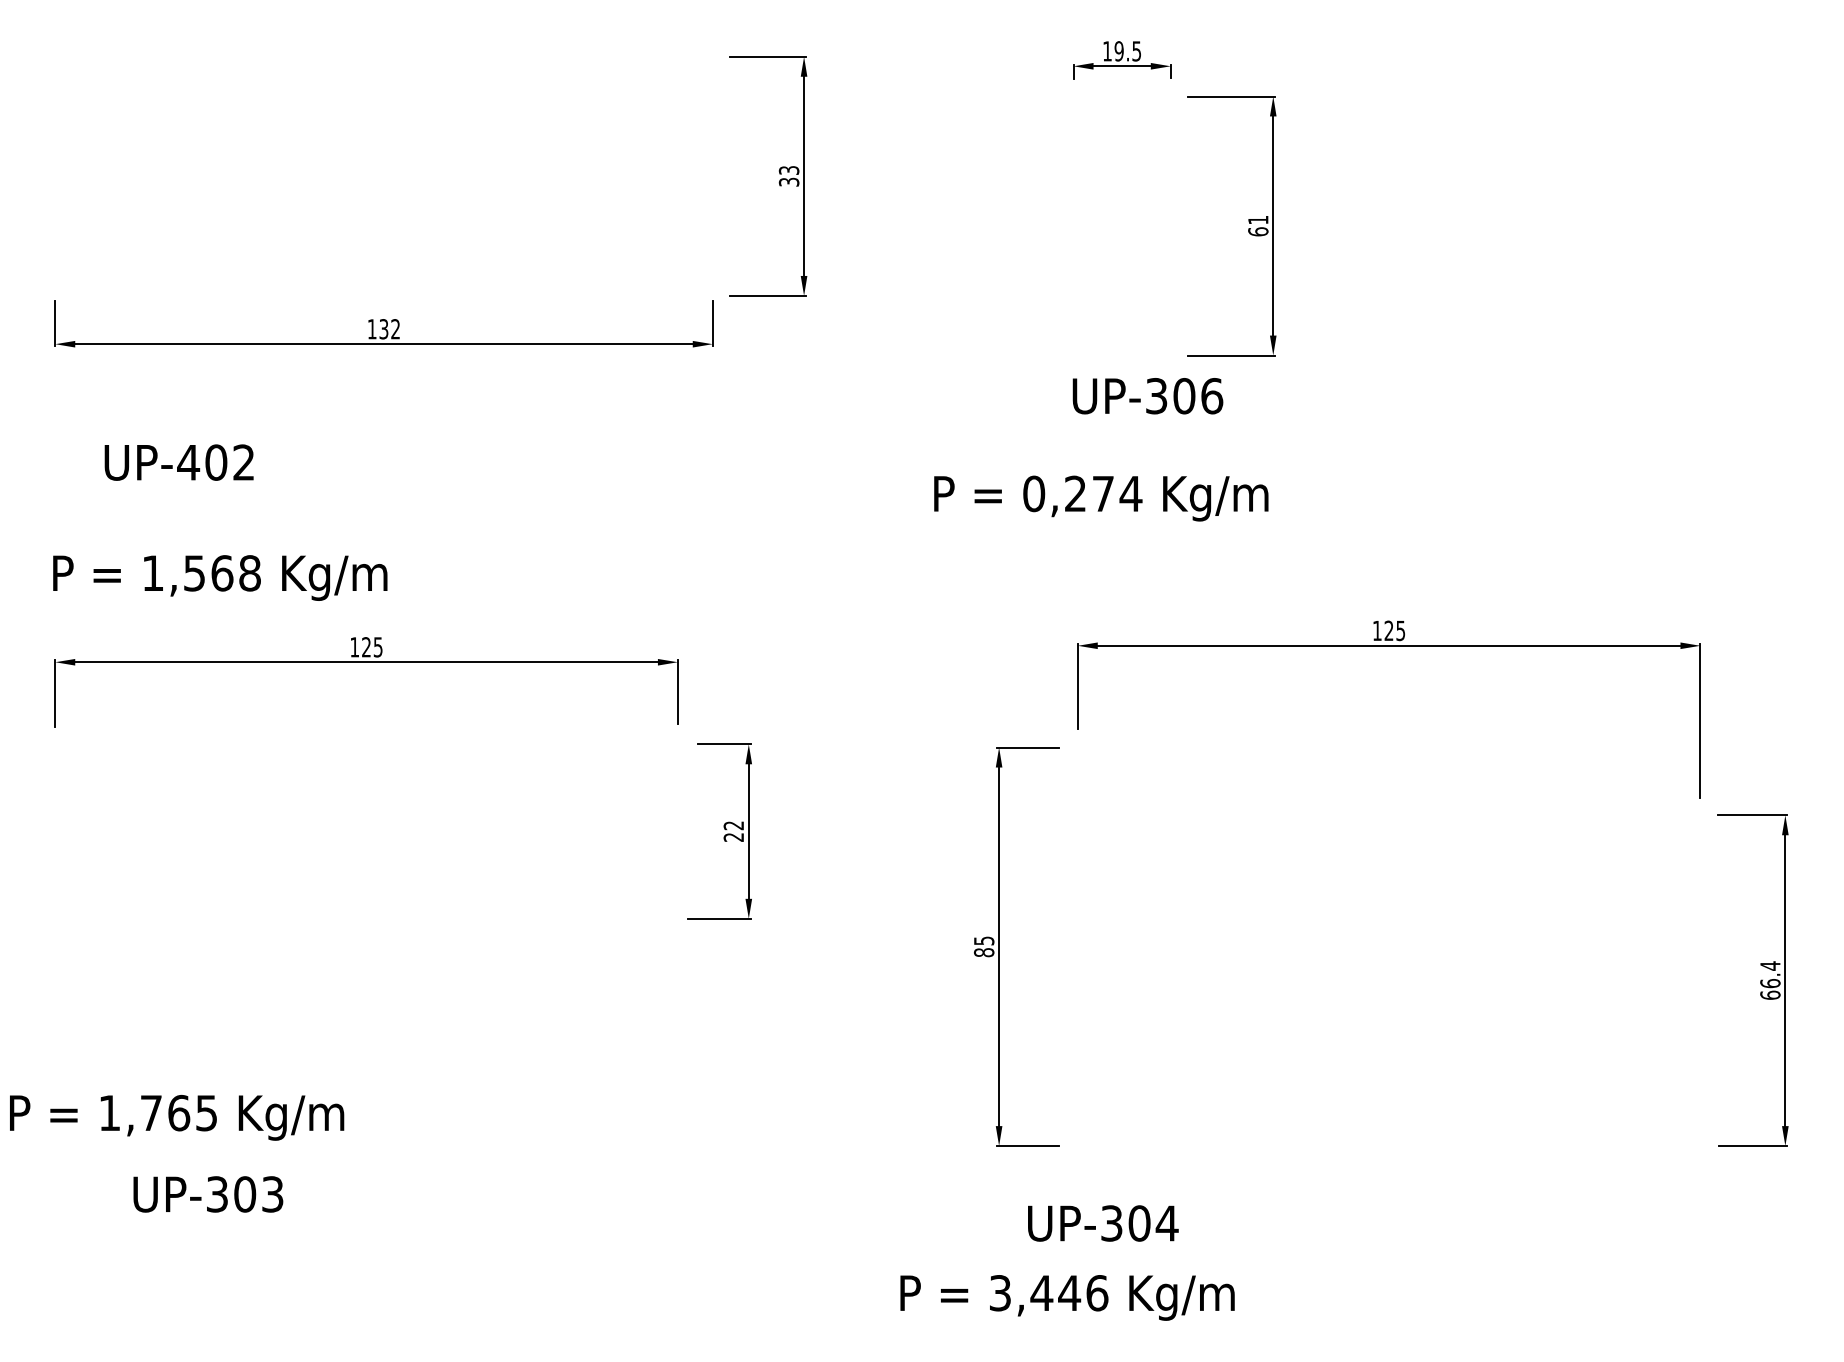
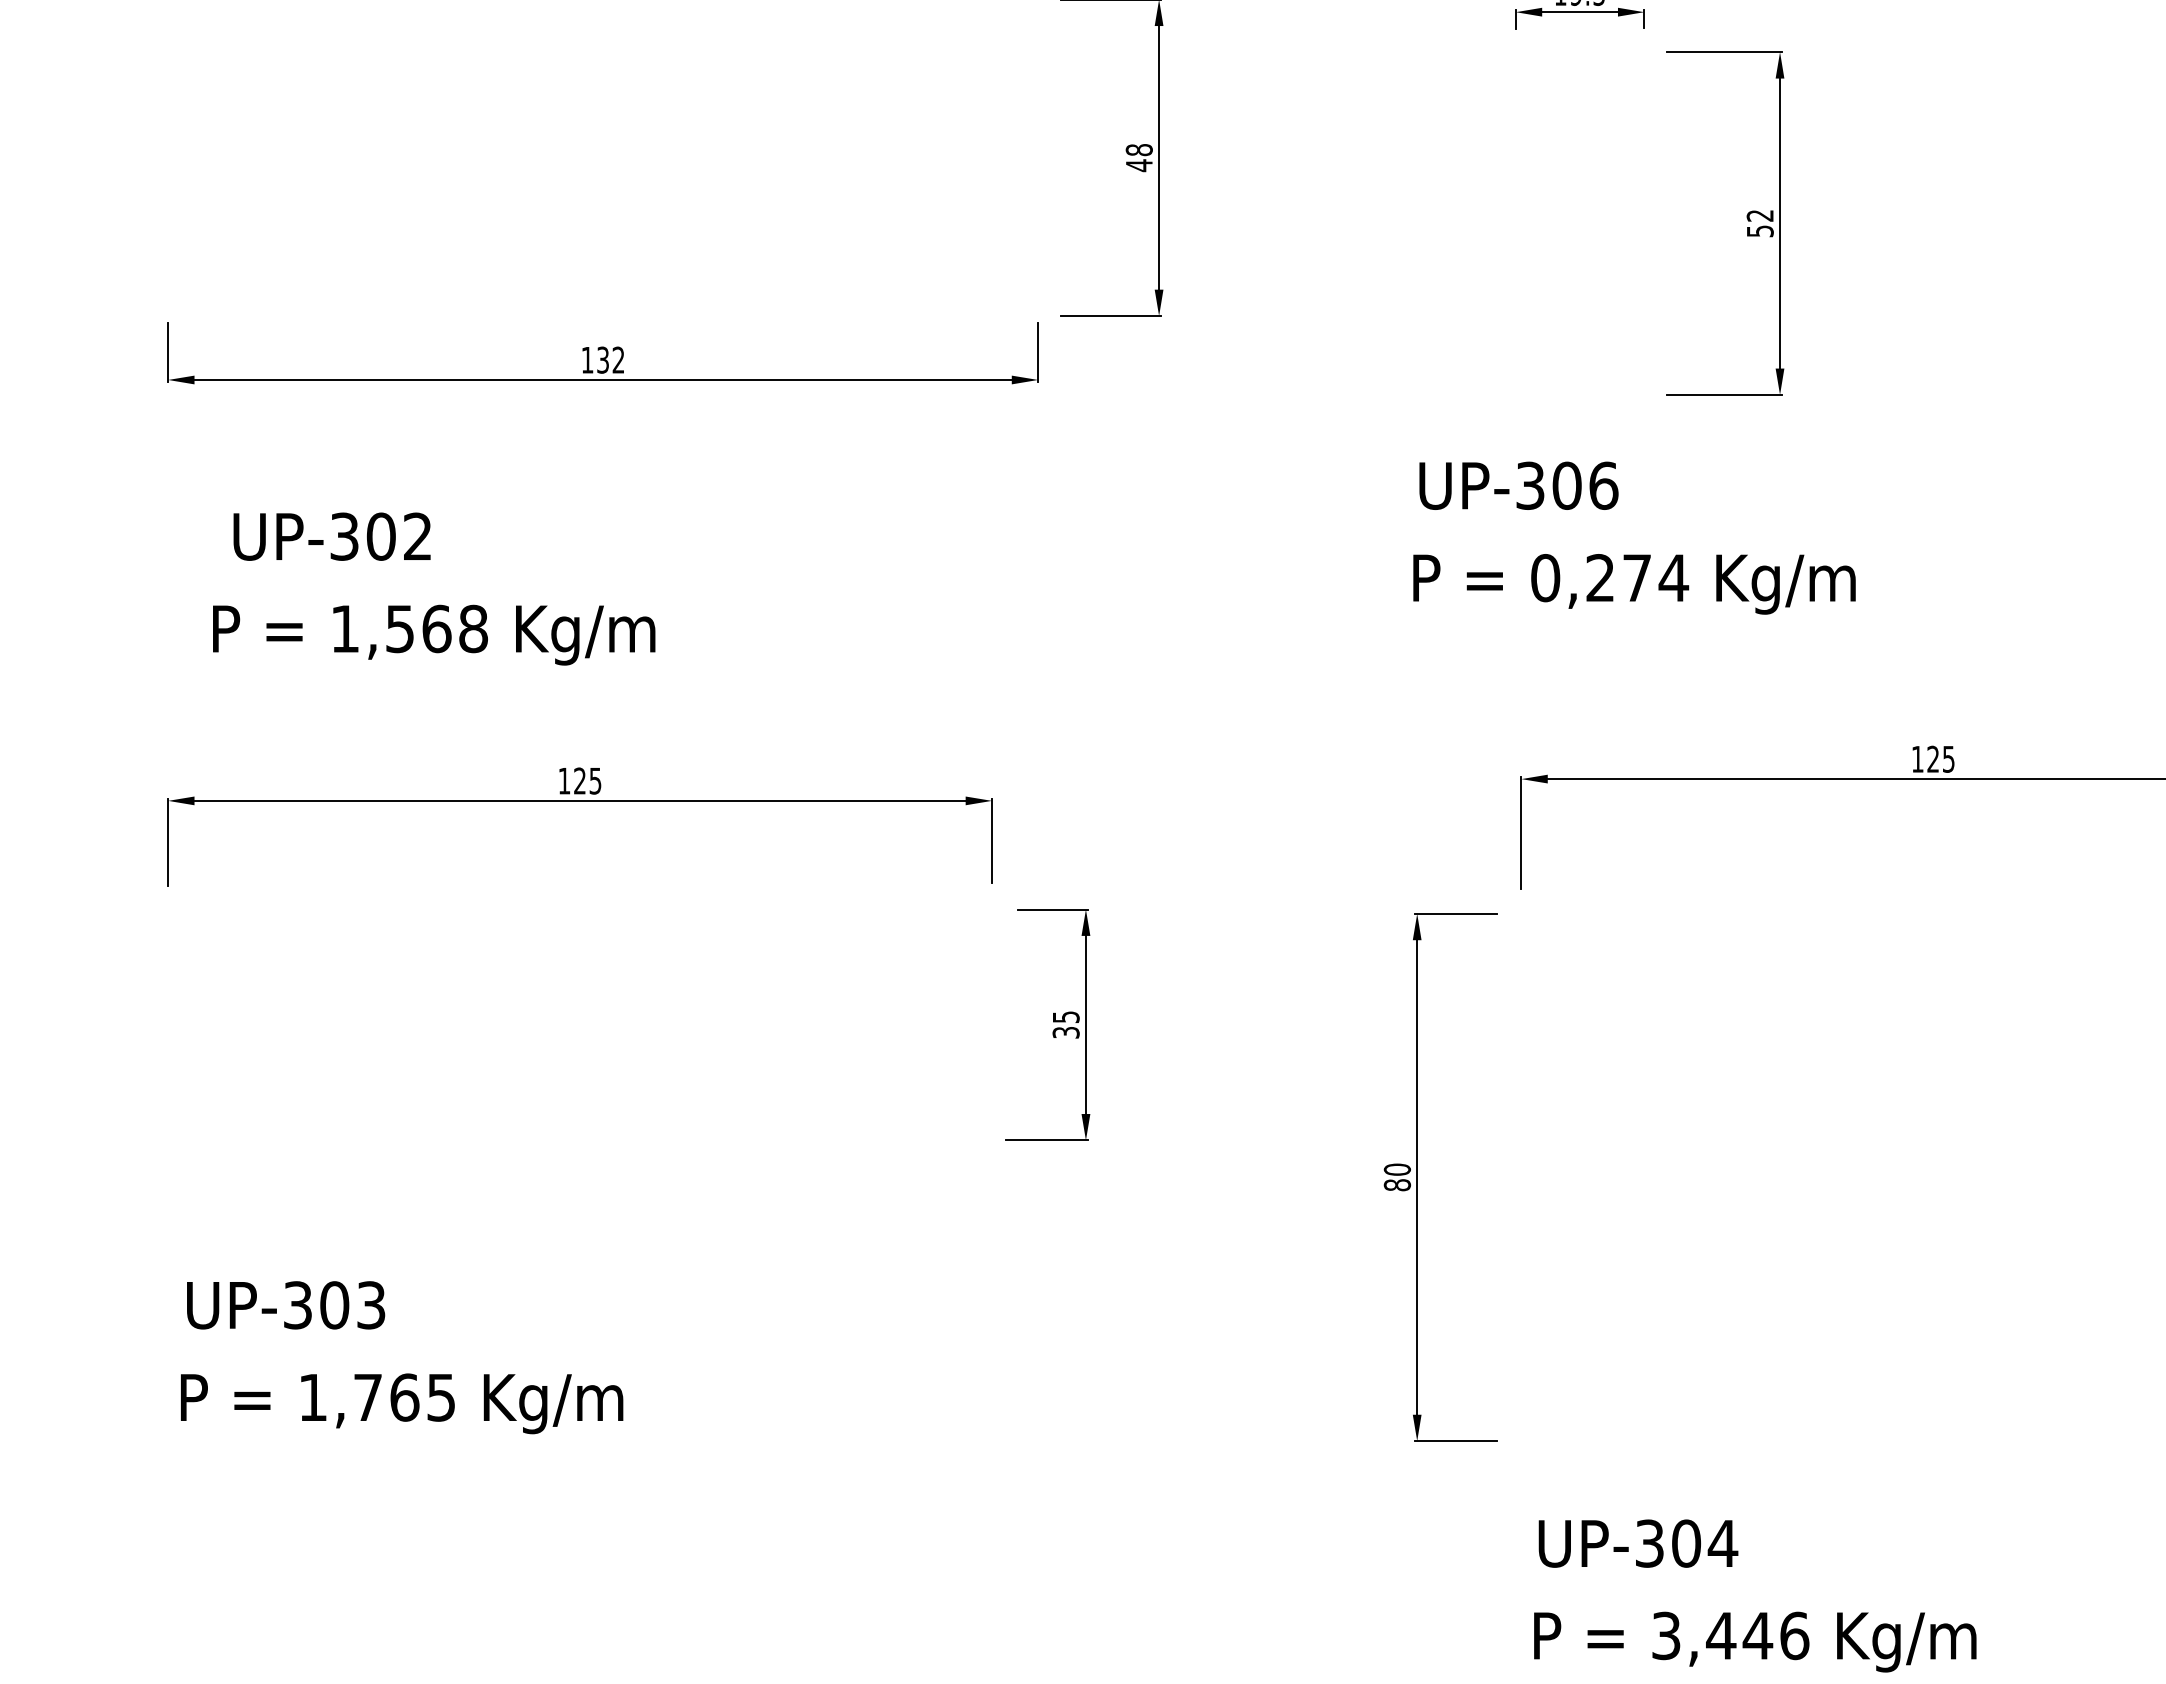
text: (788, 176) -> (1138, 158), 33 -> 48
text: (1258, 226) -> (1760, 224), 61 -> 52
text: (1147, 396) -> (1518, 486), moved
text: (188, 462) -> (344, 536), UP-402 -> UP-302
text: (1101, 498) -> (1634, 584), moved
text: (220, 577) -> (434, 634), moved
text: (733, 831) -> (1065, 1024), 22 -> 35
text: (984, 940) -> (1397, 1169), 85 -> 80
text: (177, 1117) -> (402, 1403), moved
text: (208, 1194) -> (286, 1305), moved
text: (1103, 1223) -> (1638, 1543), moved
text: (1067, 1297) -> (1755, 1641), moved

